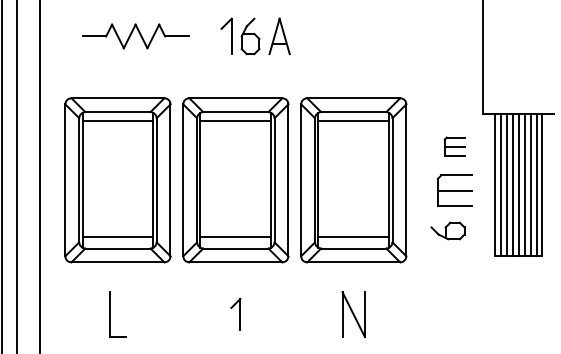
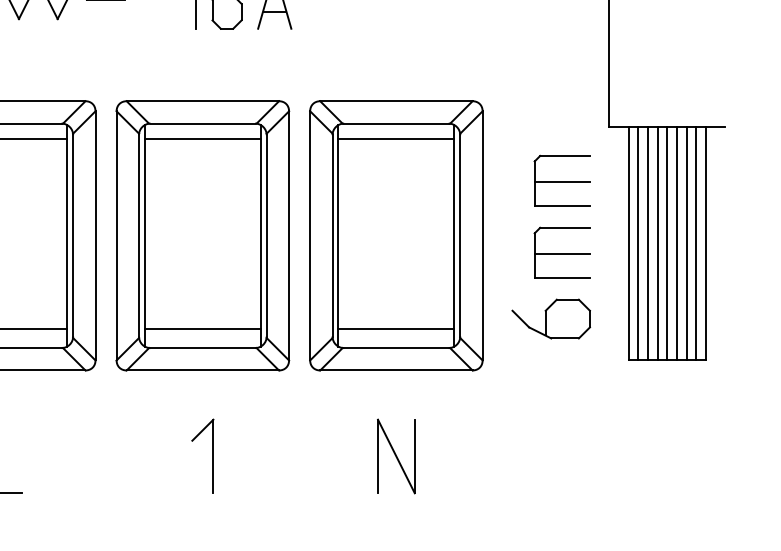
part: (454, 146) -> (561, 180), size x1.67
part: (447, 230) -> (550, 318), size x1.43
part: (235, 314) -> (202, 456), size x1.43

